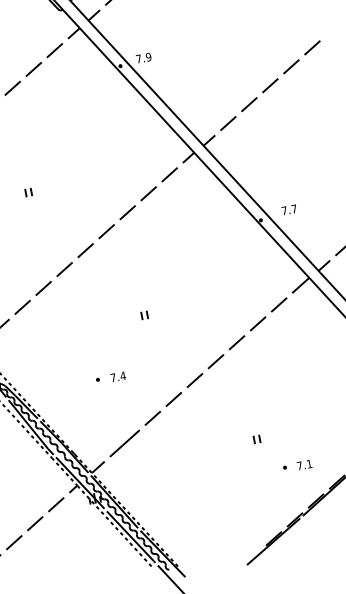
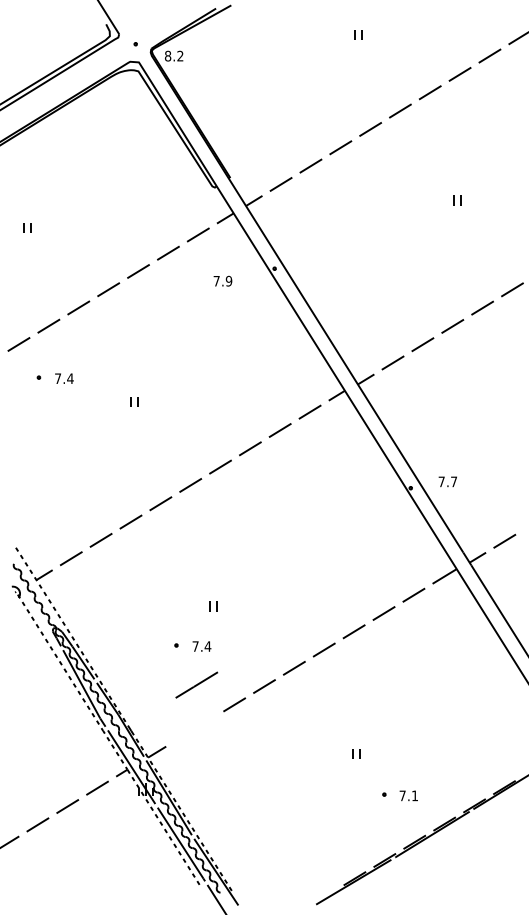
text: (143, 57) -> (222, 280), moved
part: (144, 315) -> (213, 606), moved
line: (124, 443) -> (196, 684), moved

